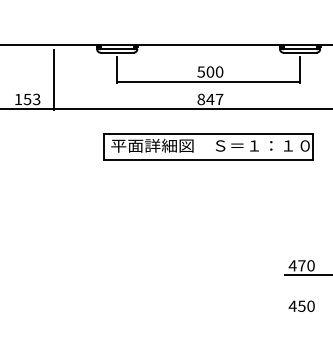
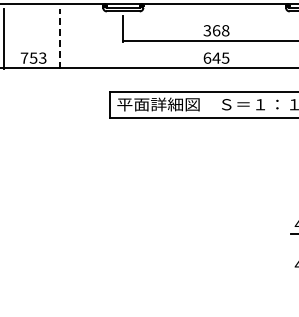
text: (210, 71) -> (216, 30), 500 -> 368
line: (53, 79) -> (59, 38), solid -> dashed
text: (18, 99) -> (24, 58), 153 -> 753
text: (210, 99) -> (216, 58), 847 -> 645

